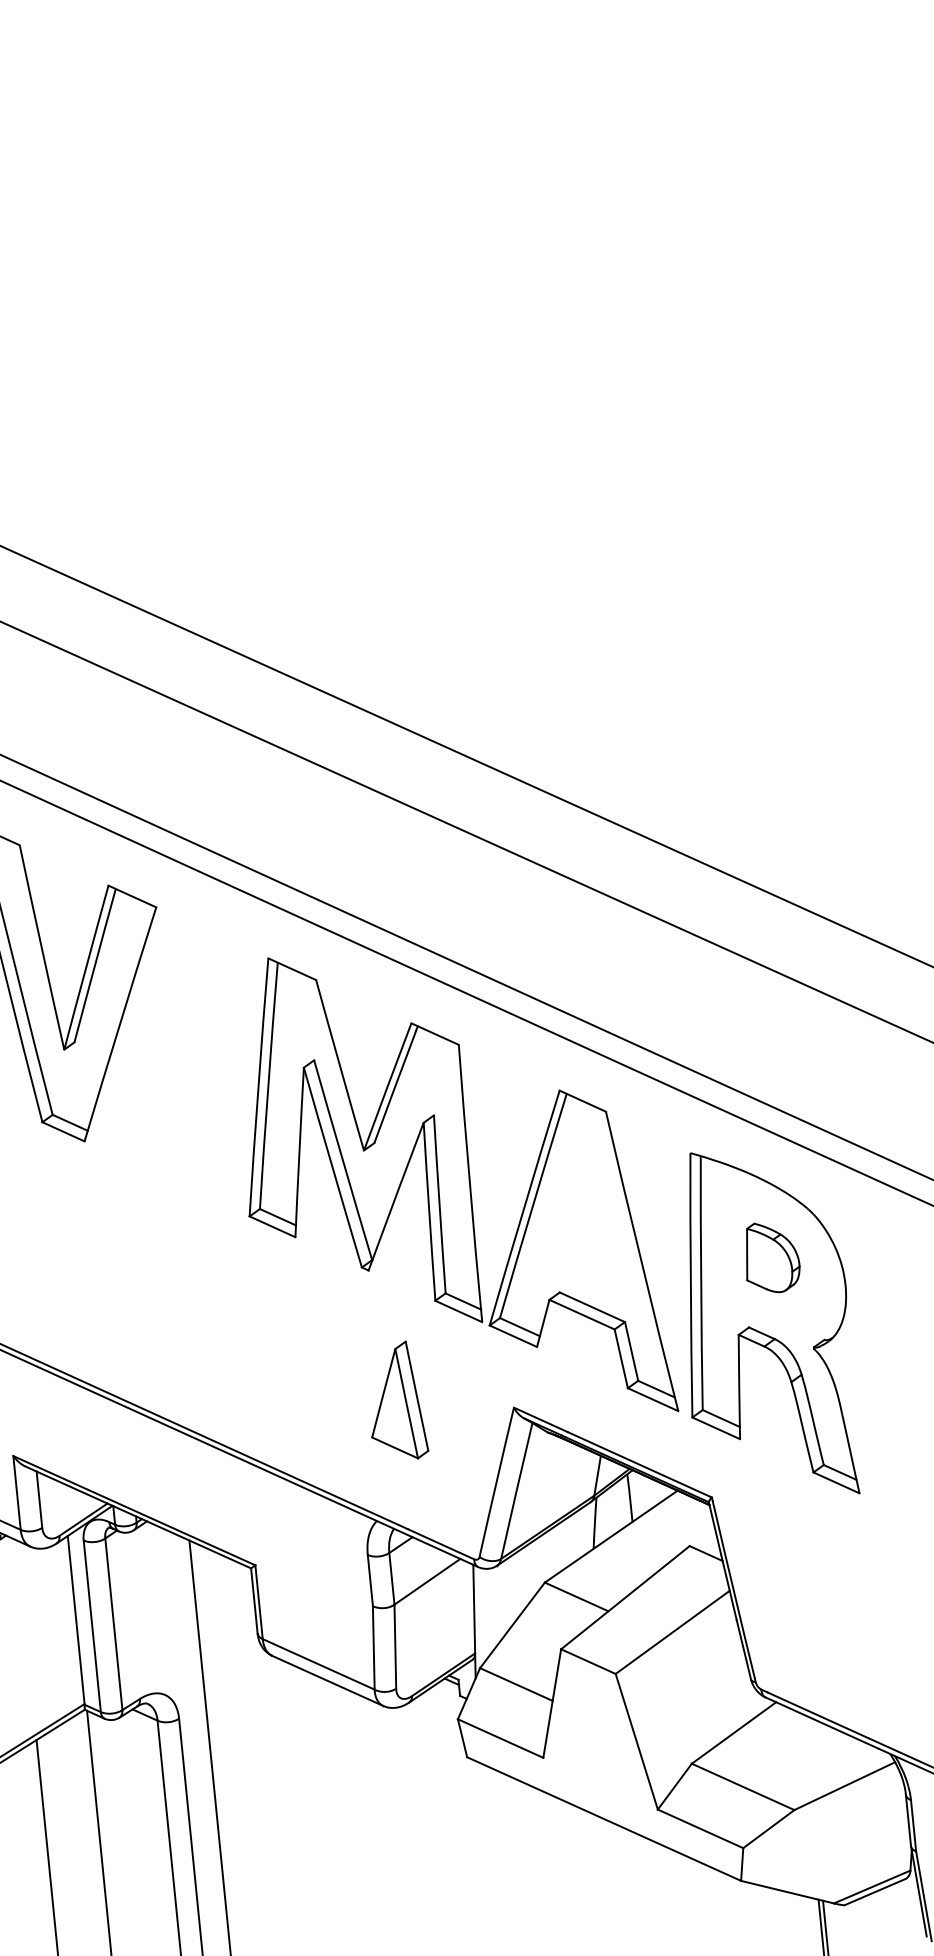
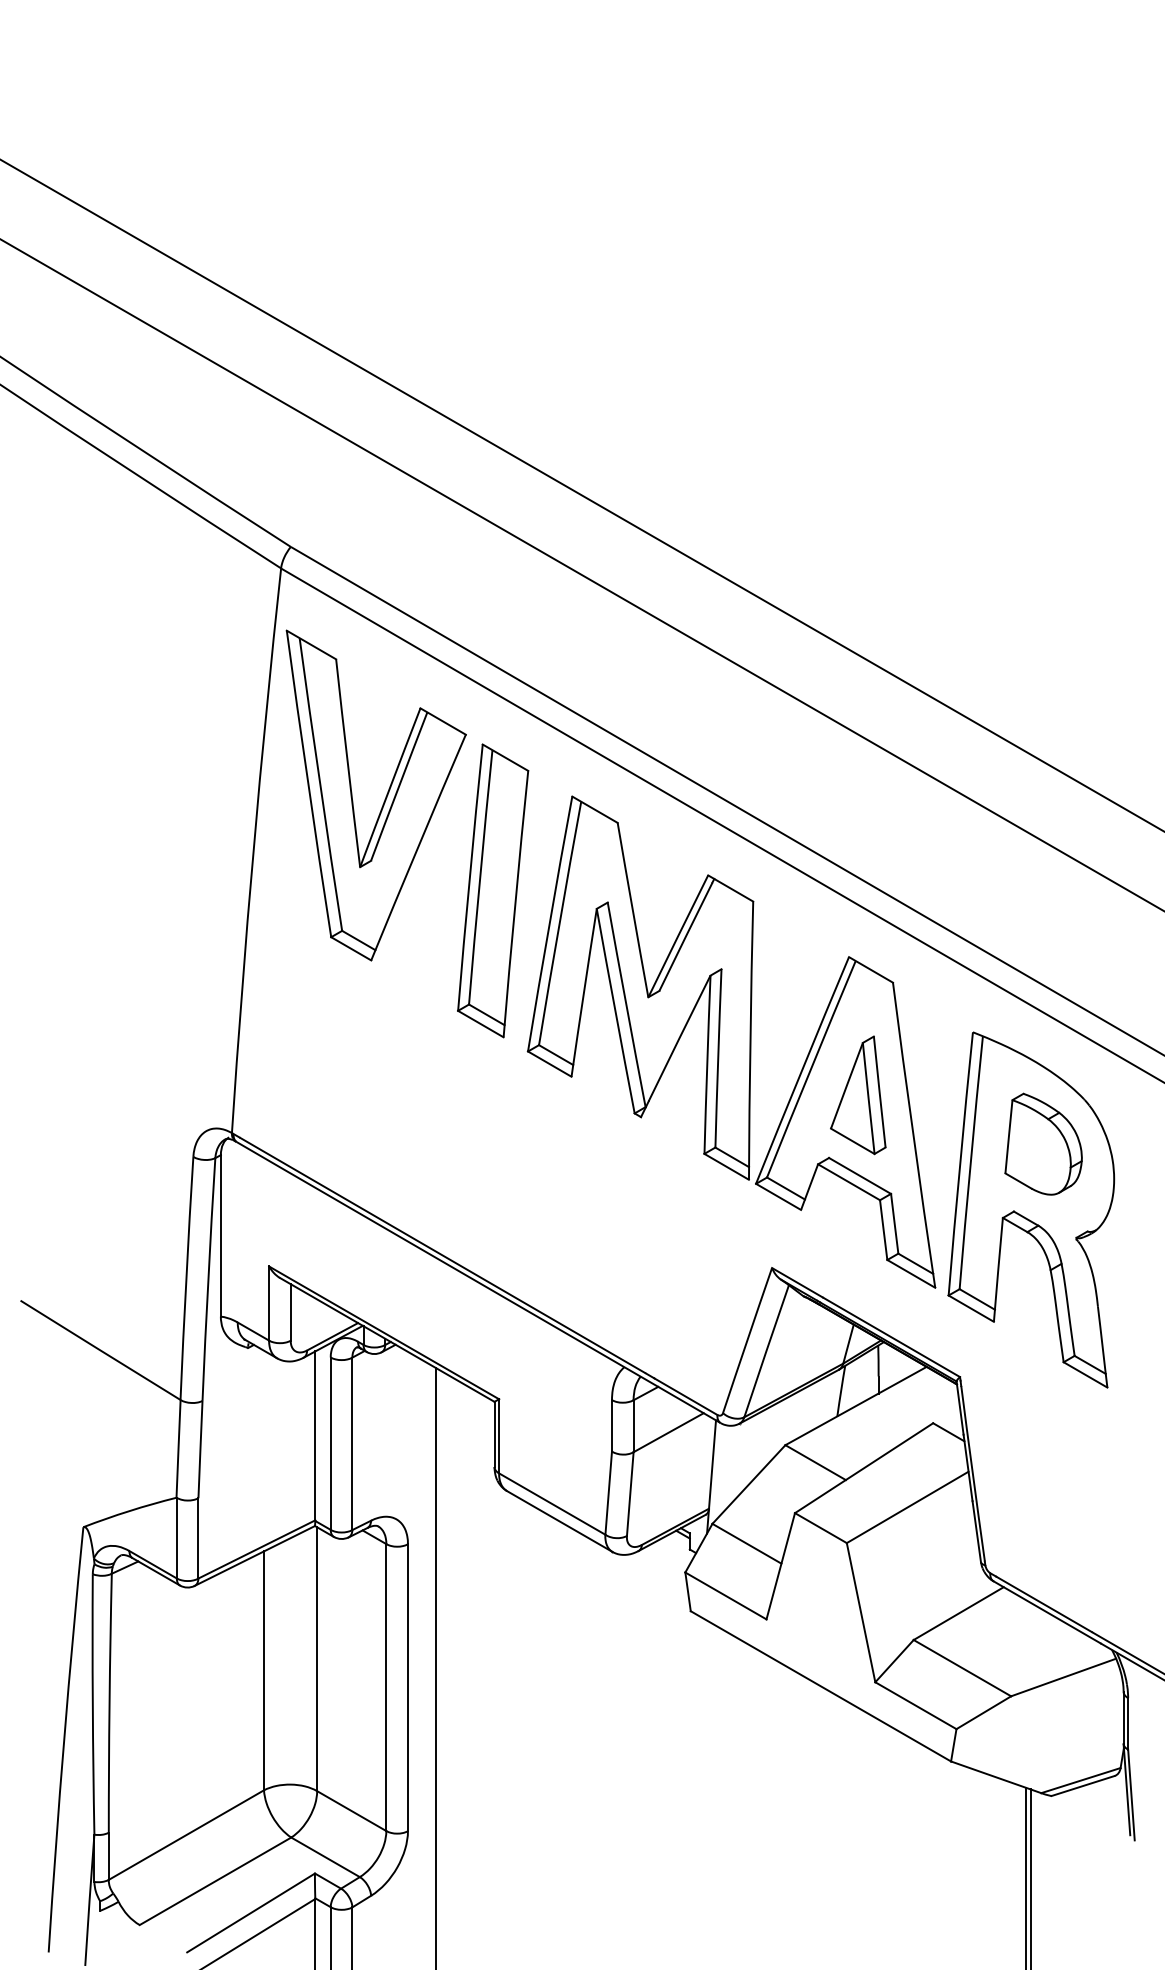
part: (199, 1059) -> (493, 890), added
part: (771, 1256) -> (1043, 1143), size x1.43
part: (396, 1401) -> (858, 1095), moved

